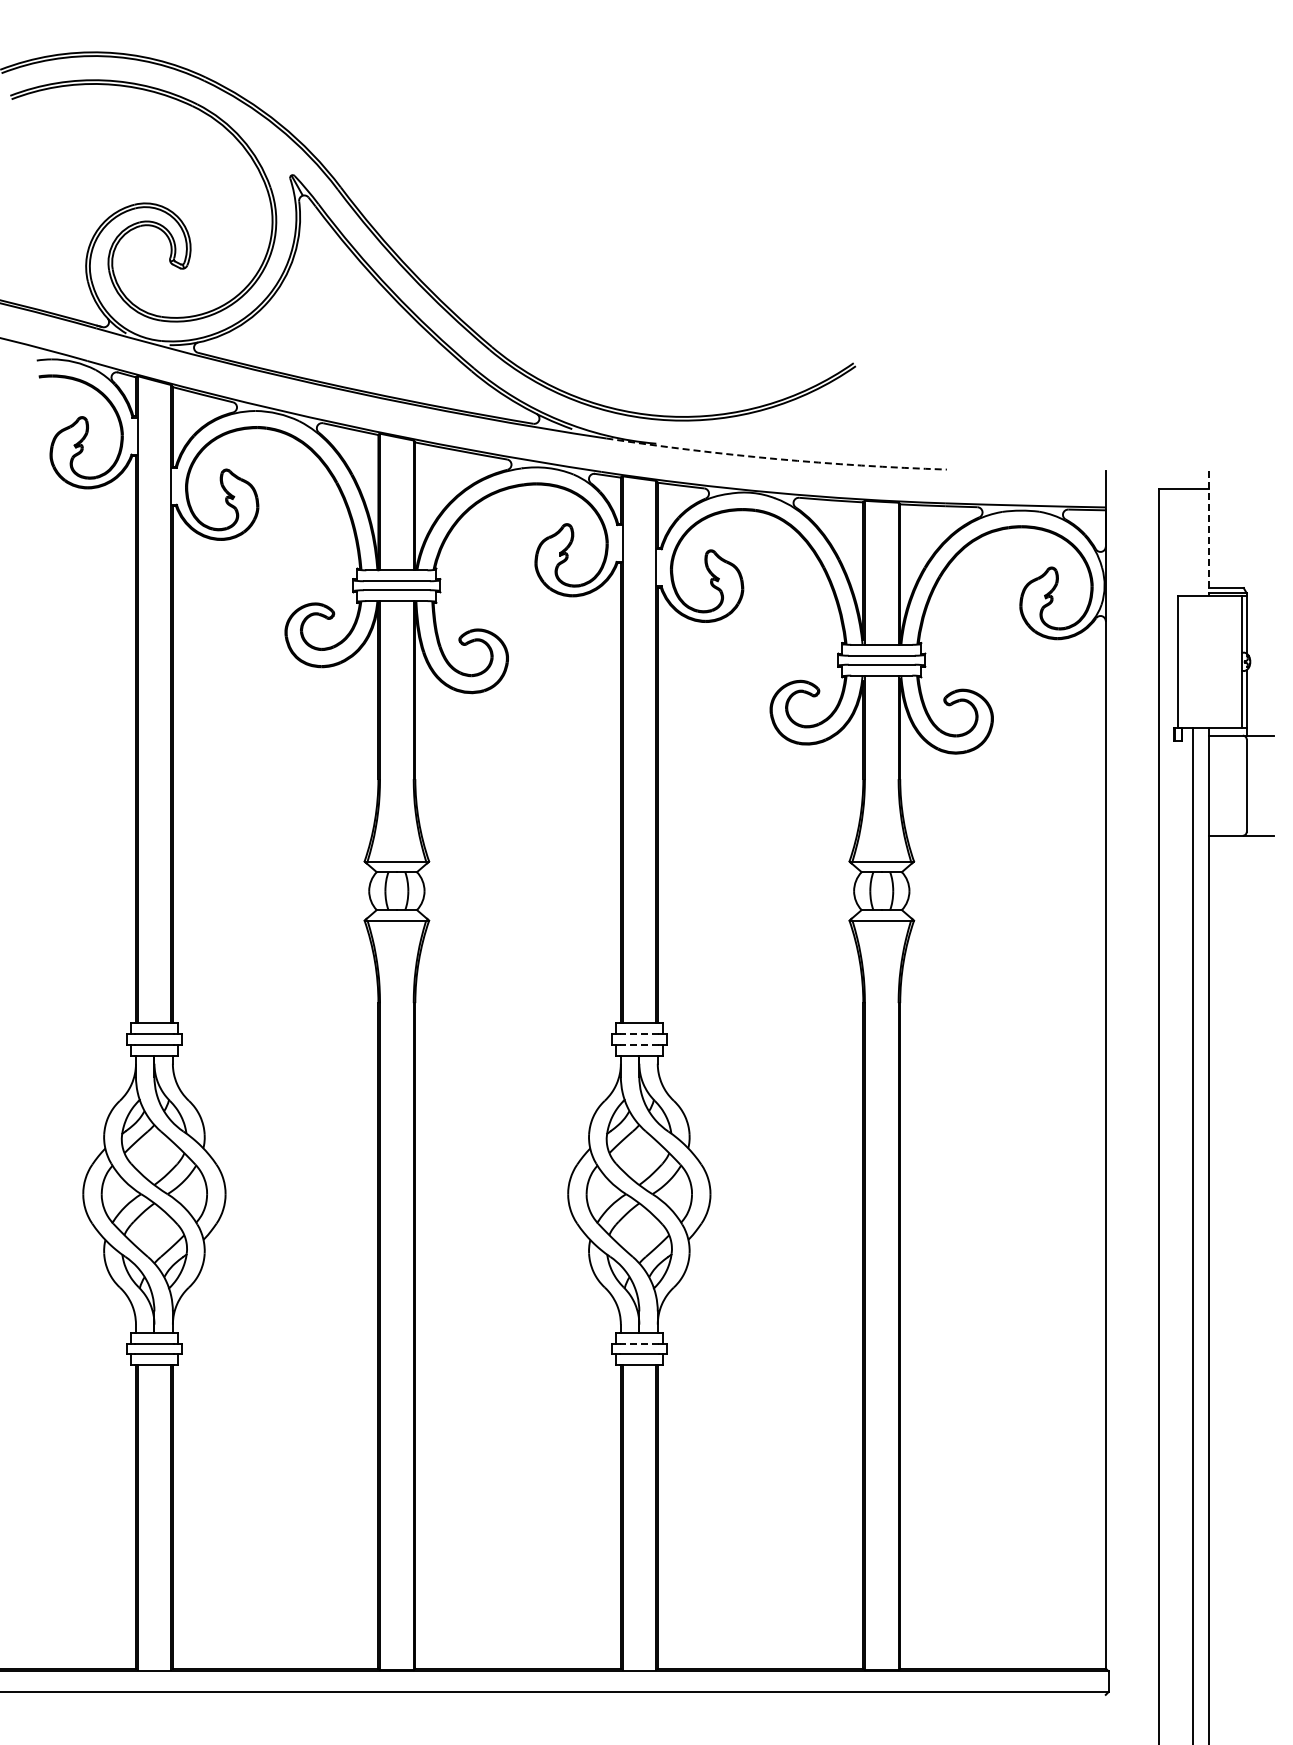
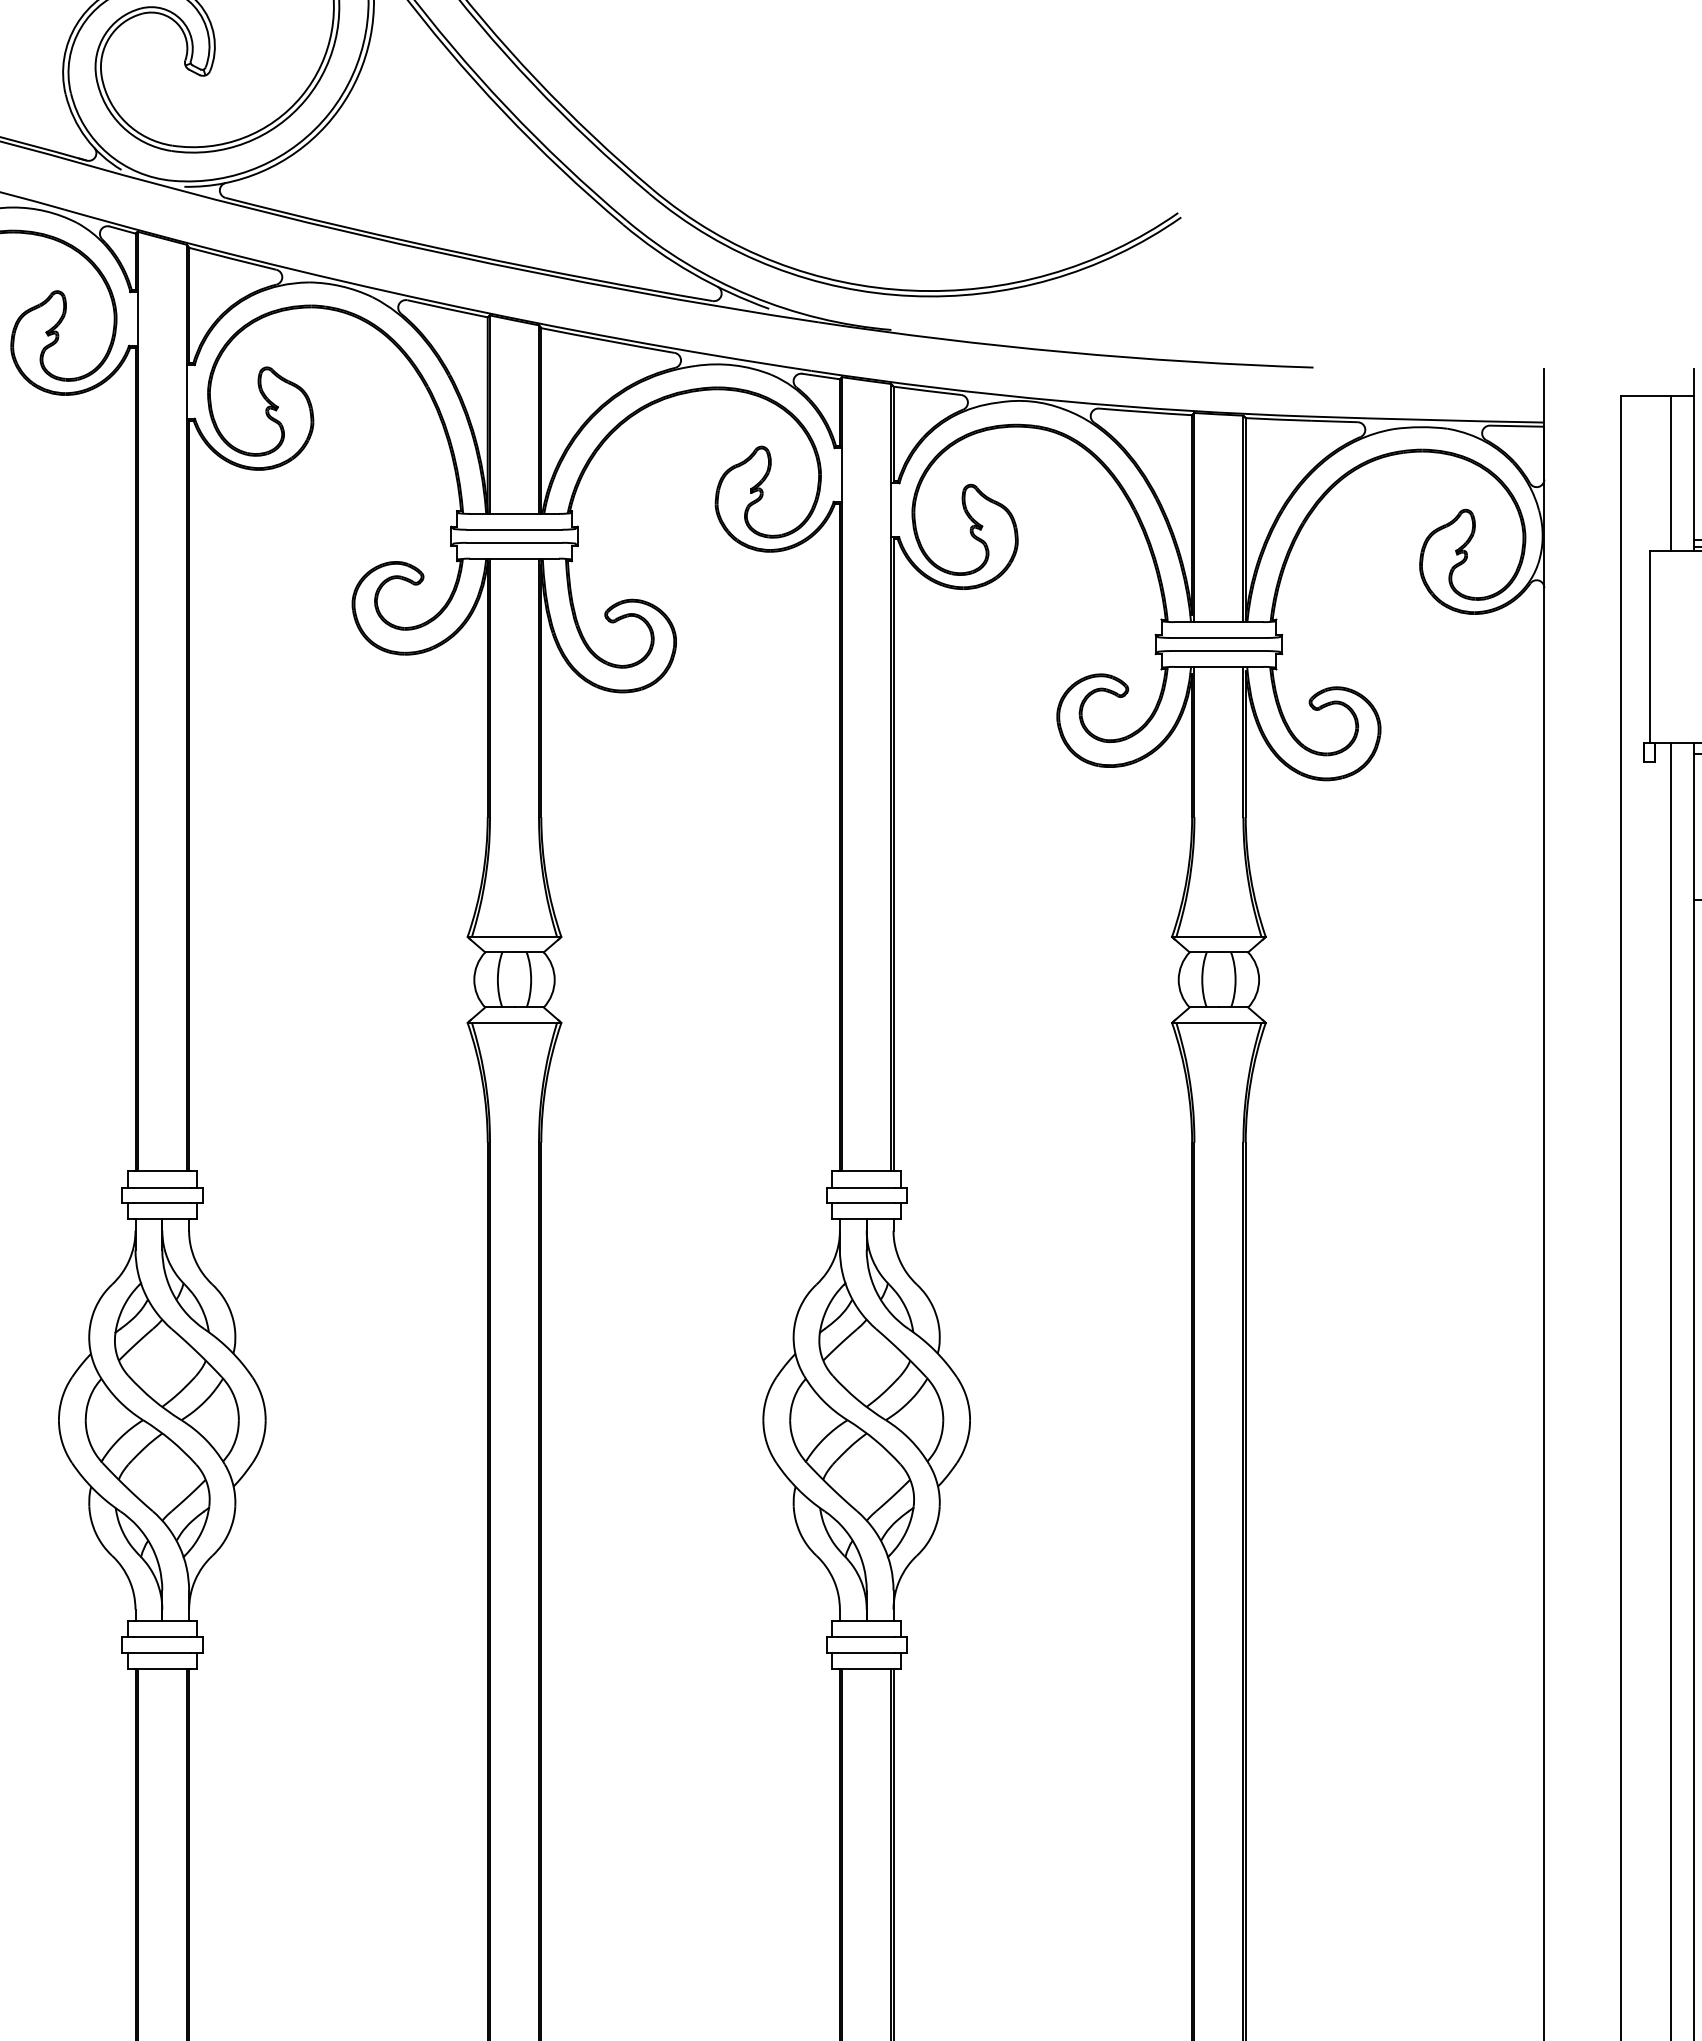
arc: (776, 459) -> (1065, 352), dashed -> solid
line: (1208, 533) -> (1693, 460), dashed -> solid
line: (1192, 542) -> (1670, 473), added
line: (639, 1034) -> (866, 1188), dashed -> solid
line: (639, 1044) -> (866, 1202), dashed -> solid
line: (639, 1343) -> (866, 1637), dashed -> solid

